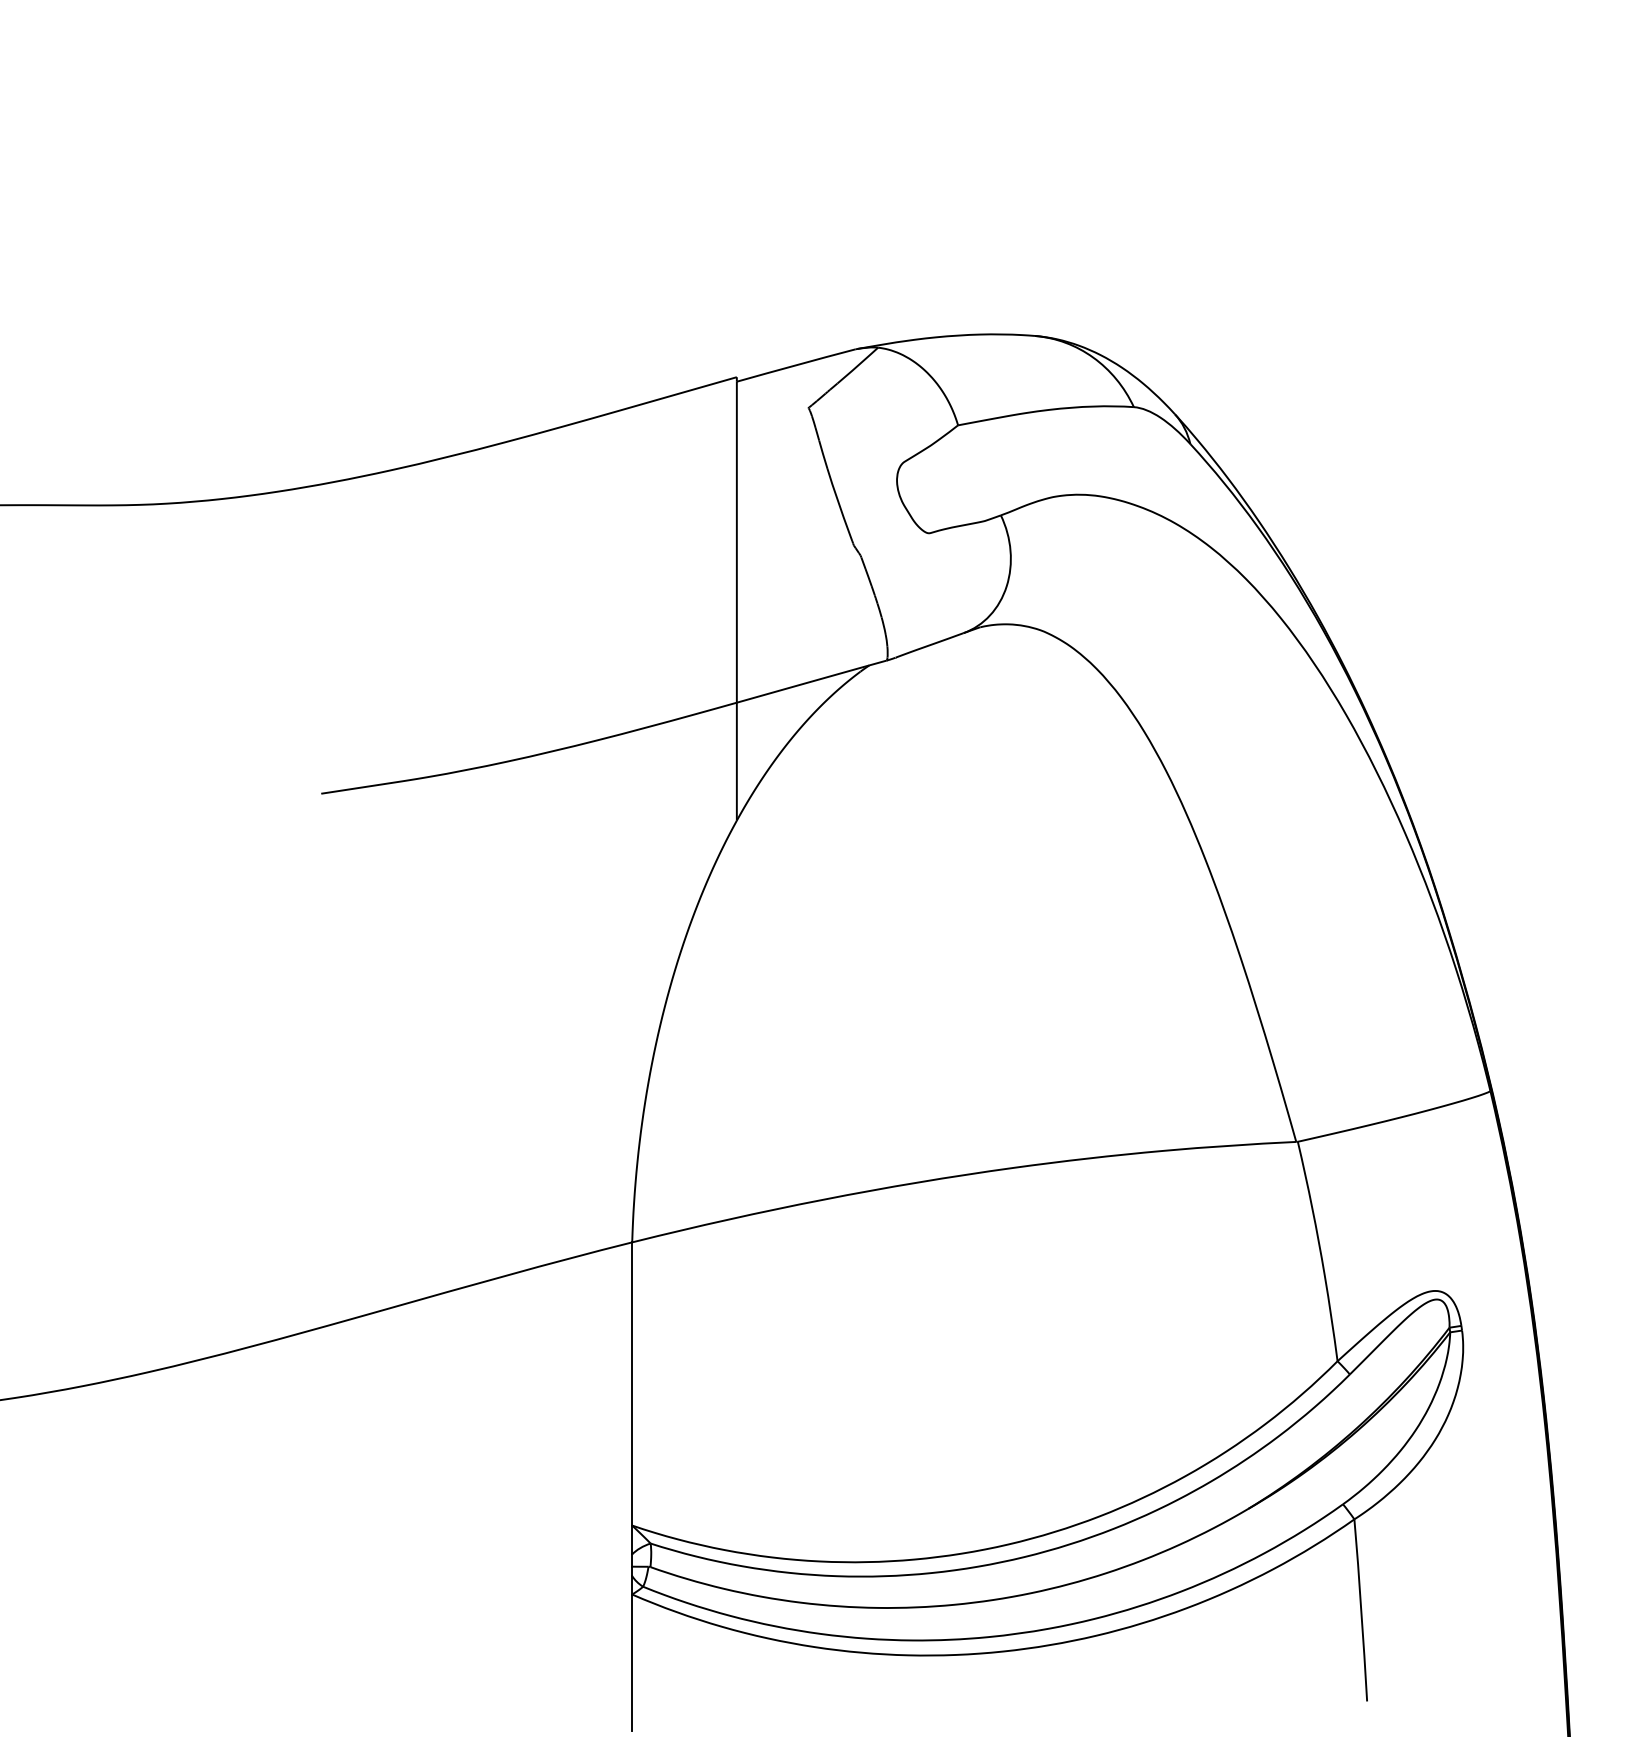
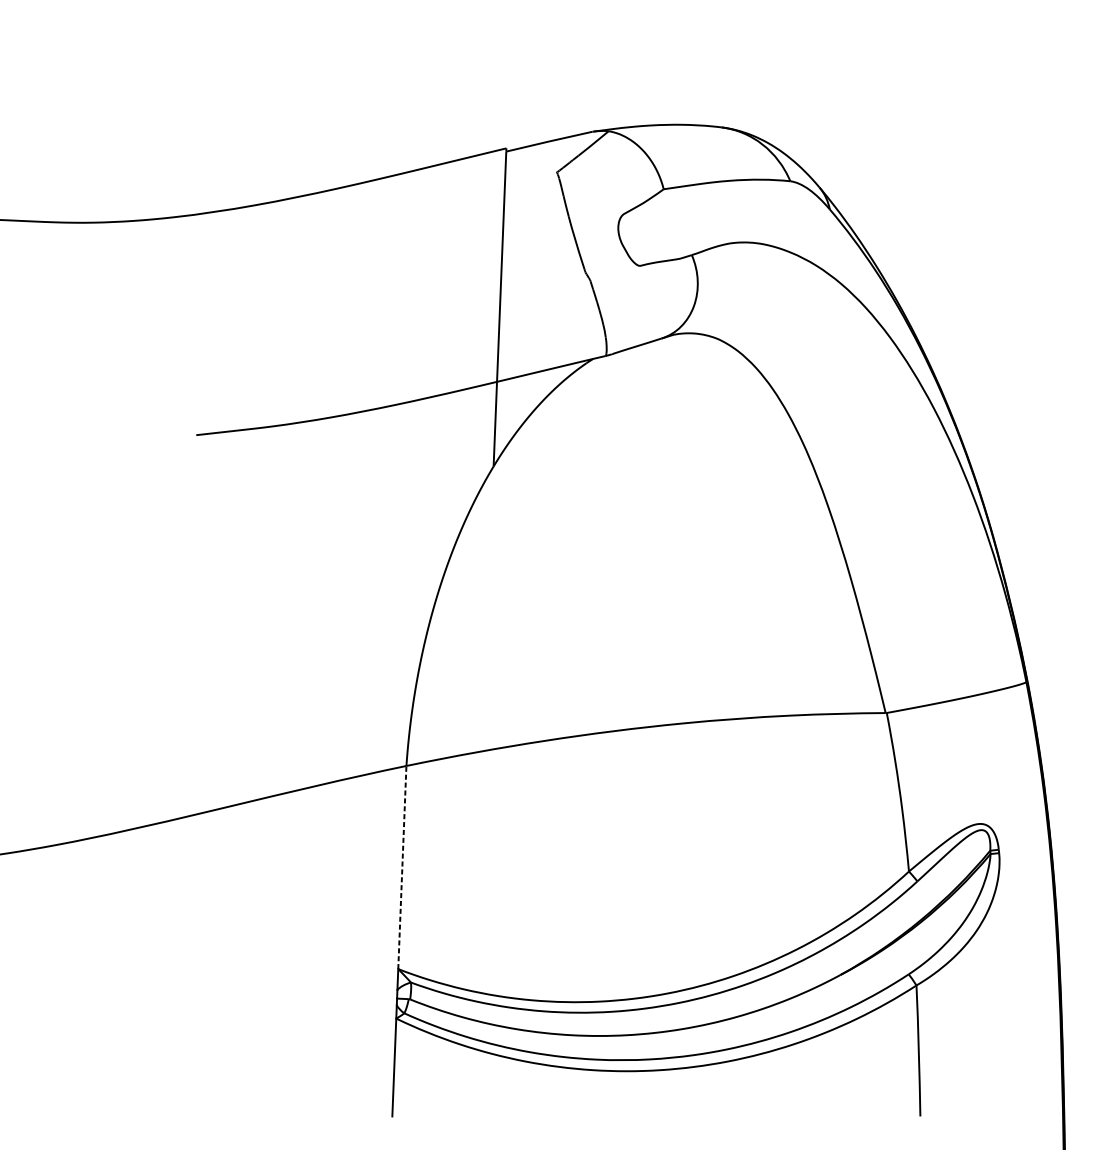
line: (632, 1383) -> (402, 867), solid -> dashed

